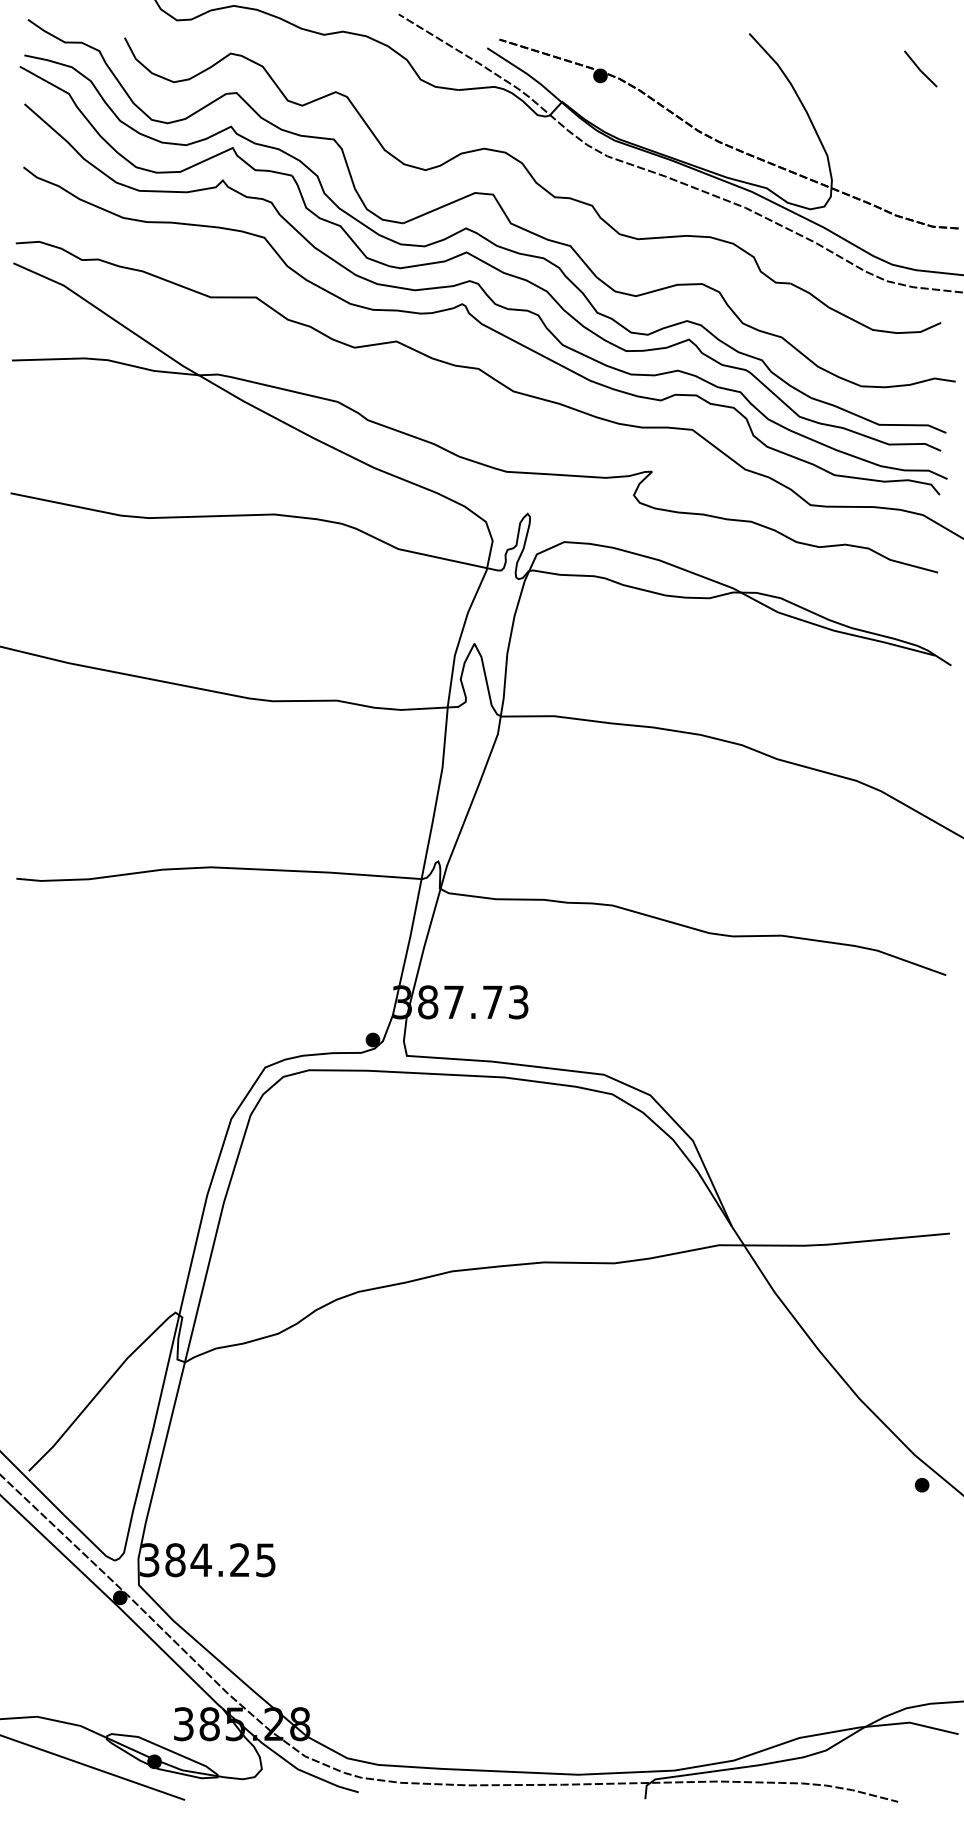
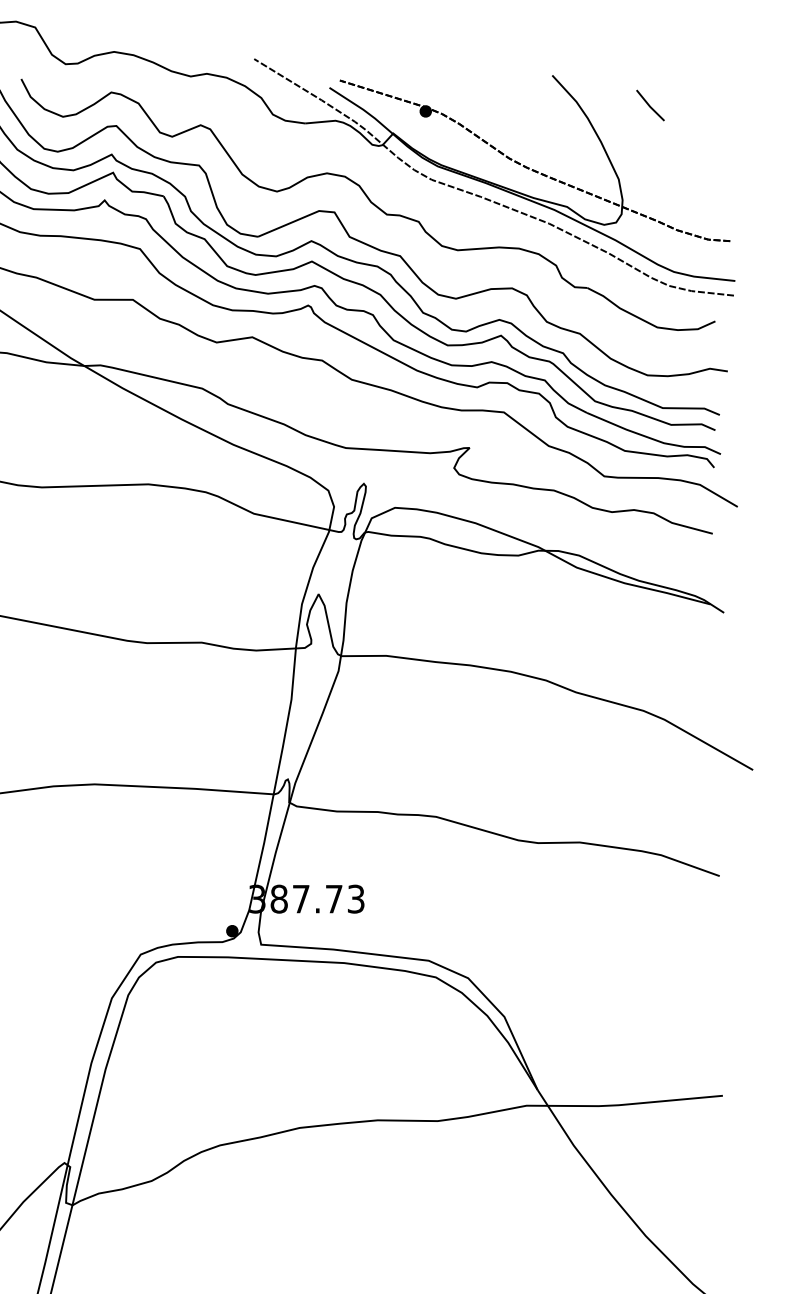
line: (919, 68) -> (649, 105), moved

